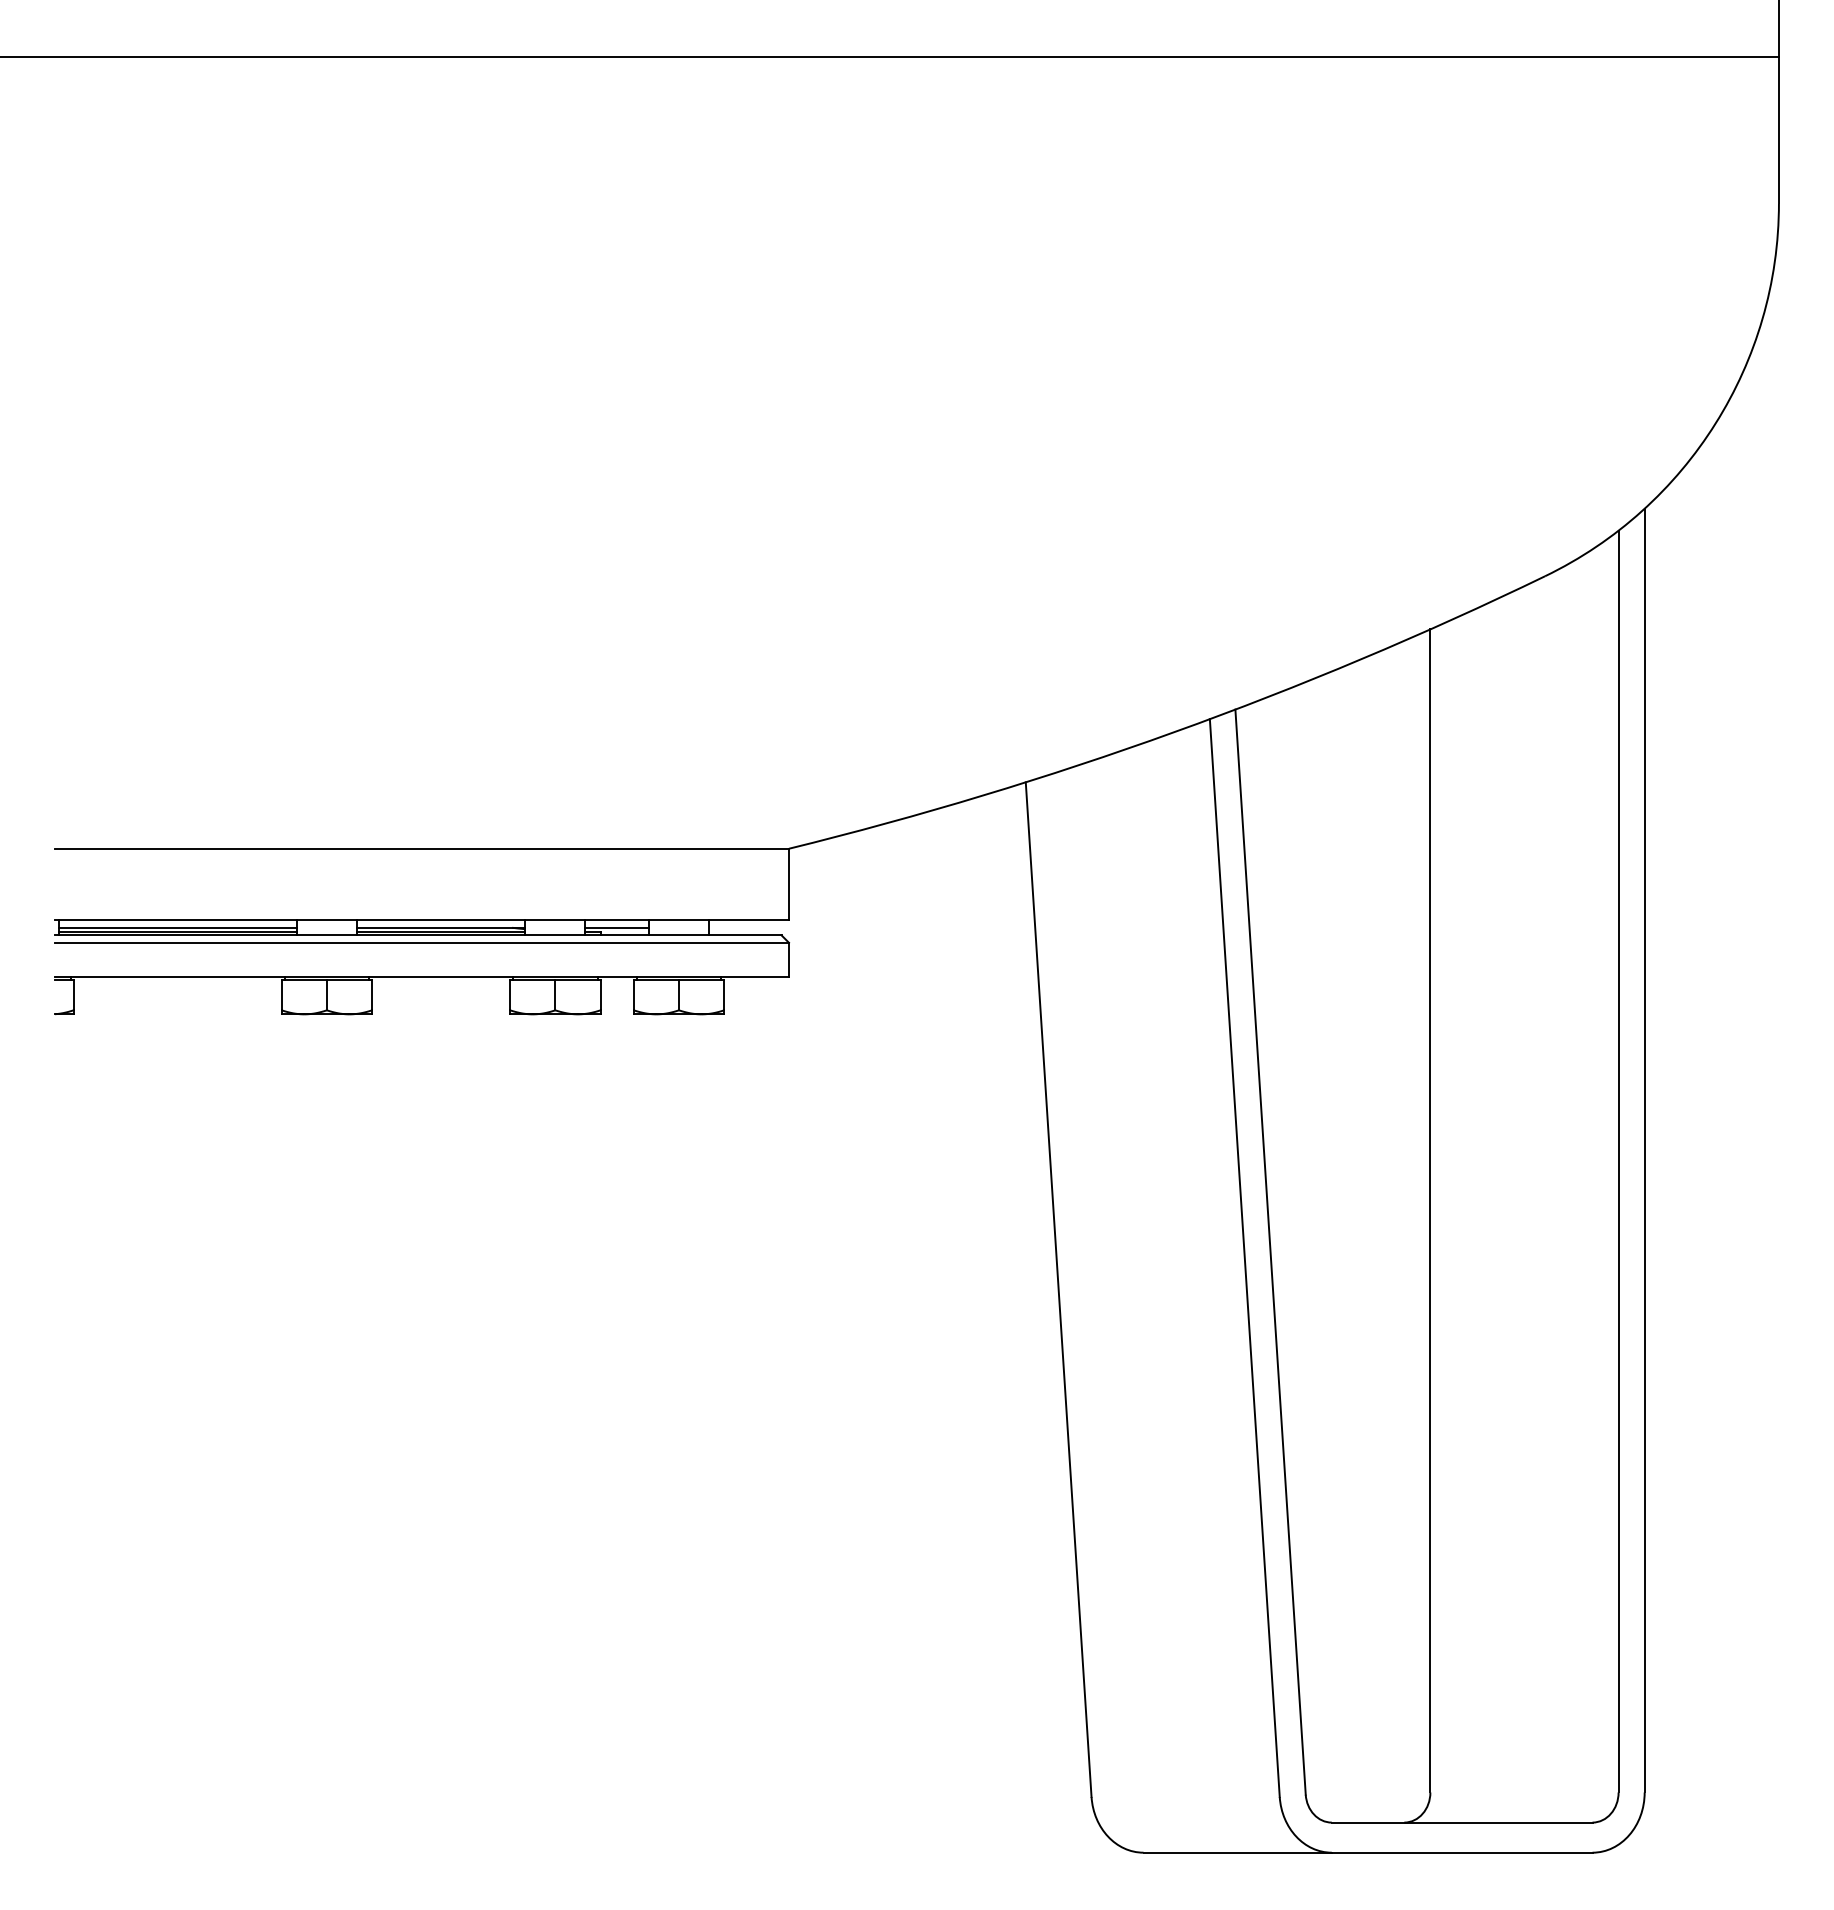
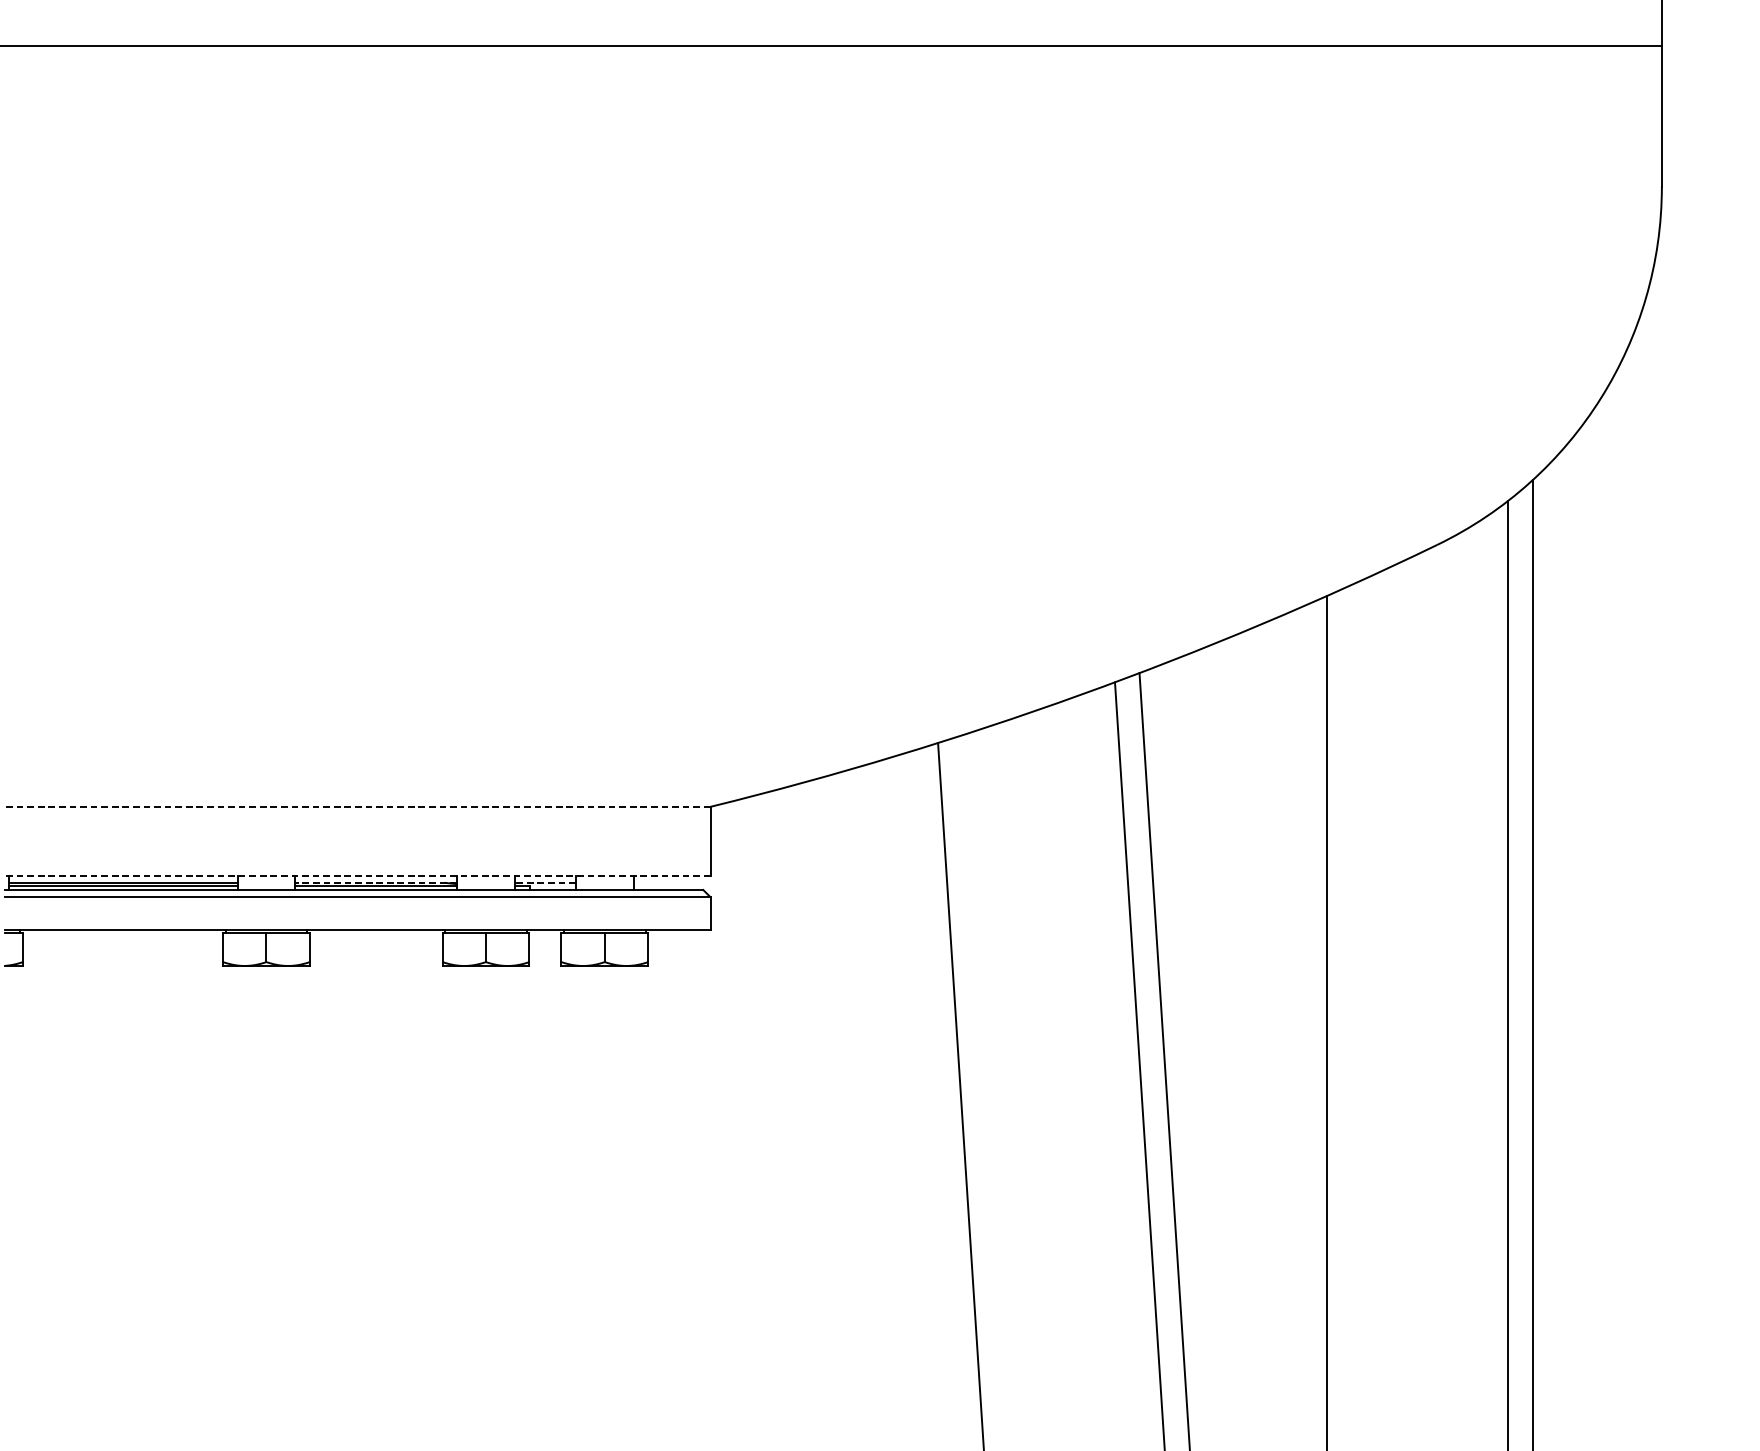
line: (422, 848) -> (358, 806), solid -> dashed
line: (422, 920) -> (358, 875), solid -> dashed
line: (440, 927) -> (375, 882), solid -> dashed
line: (617, 927) -> (545, 882), solid -> dashed

